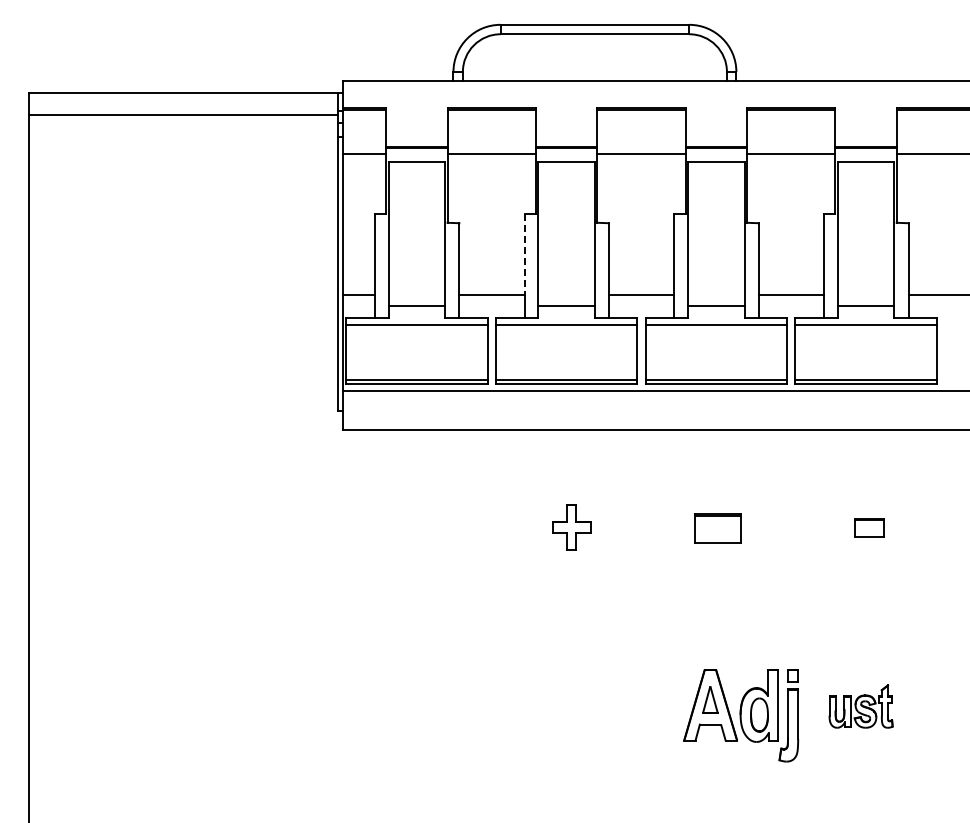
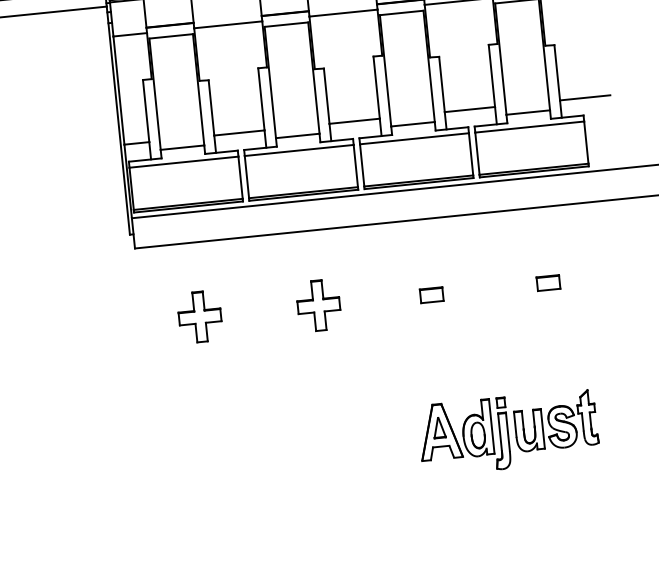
line: (524, 255) -> (261, 100), dashed -> solid
part: (416, 526) -> (199, 317), added
part: (571, 527) -> (318, 305), size x1.43
part: (718, 528) -> (432, 295), size x0.62
part: (860, 706) -> (555, 420), size x1.67

